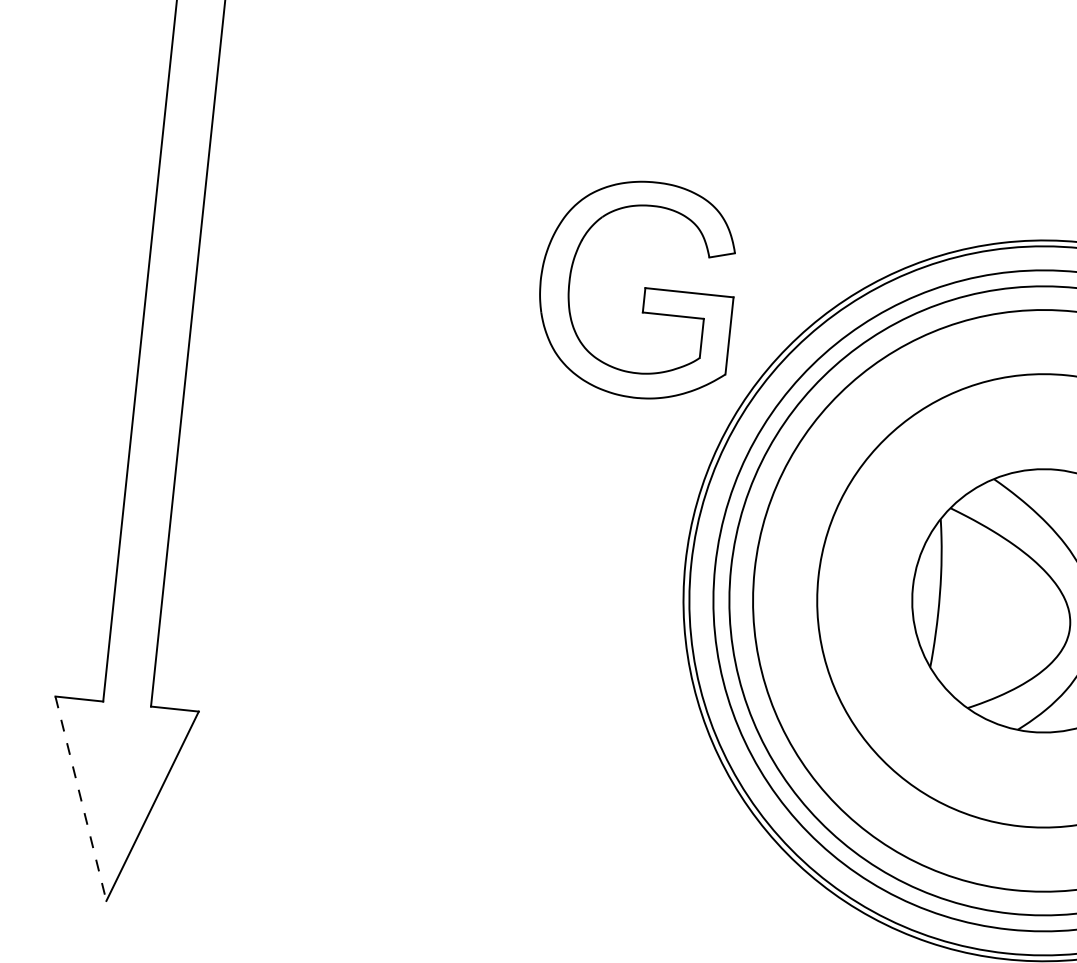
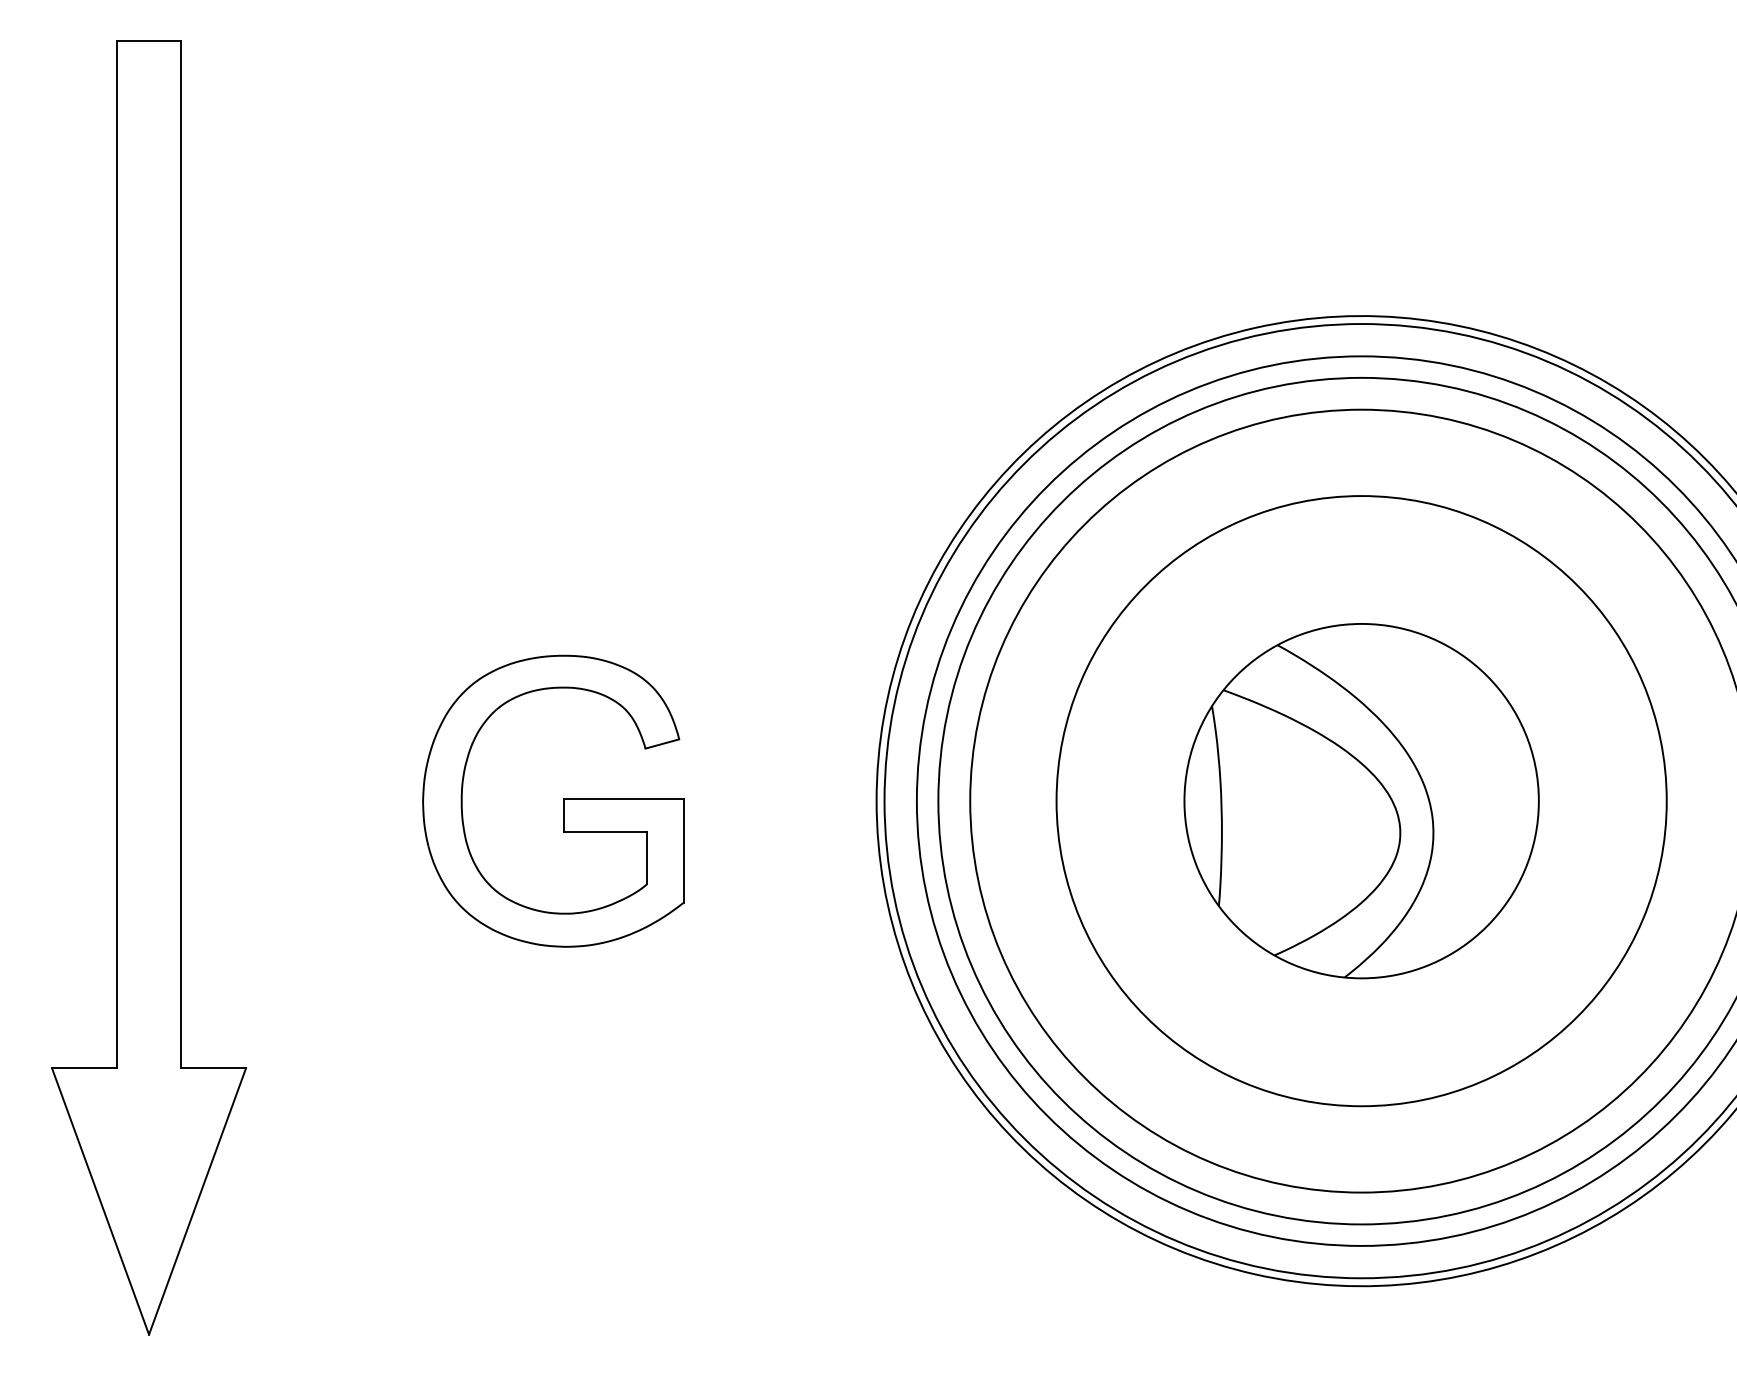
part: (644, 289) -> (563, 800), moved
line: (80, 798) -> (100, 1201), dashed -> solid

